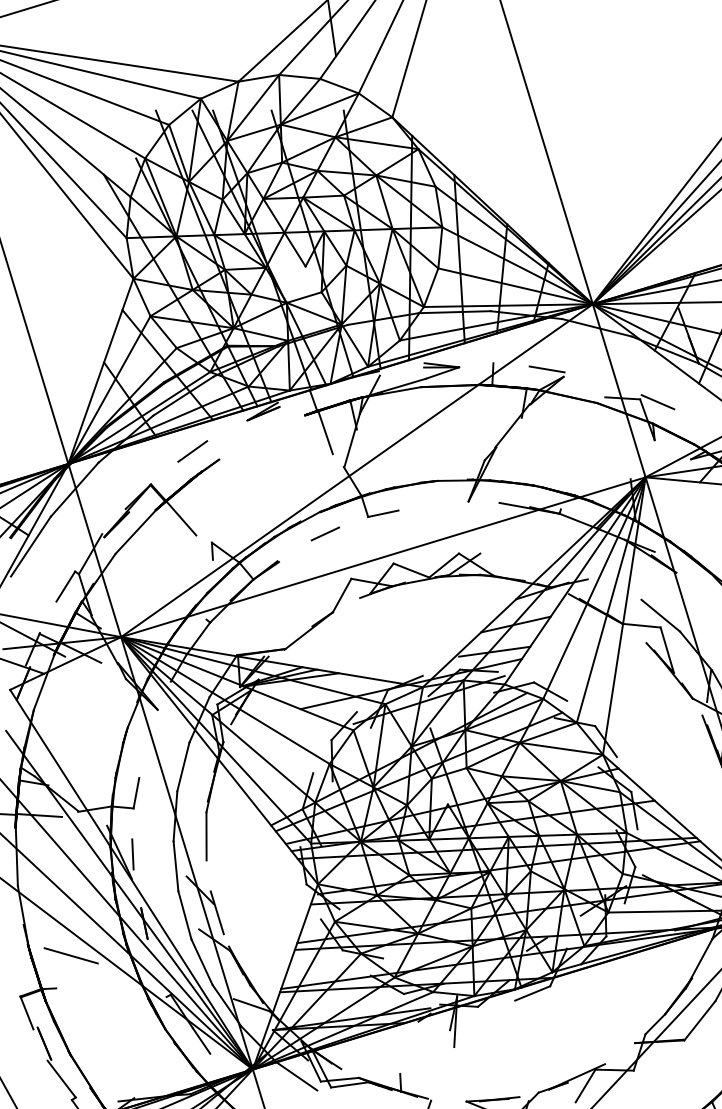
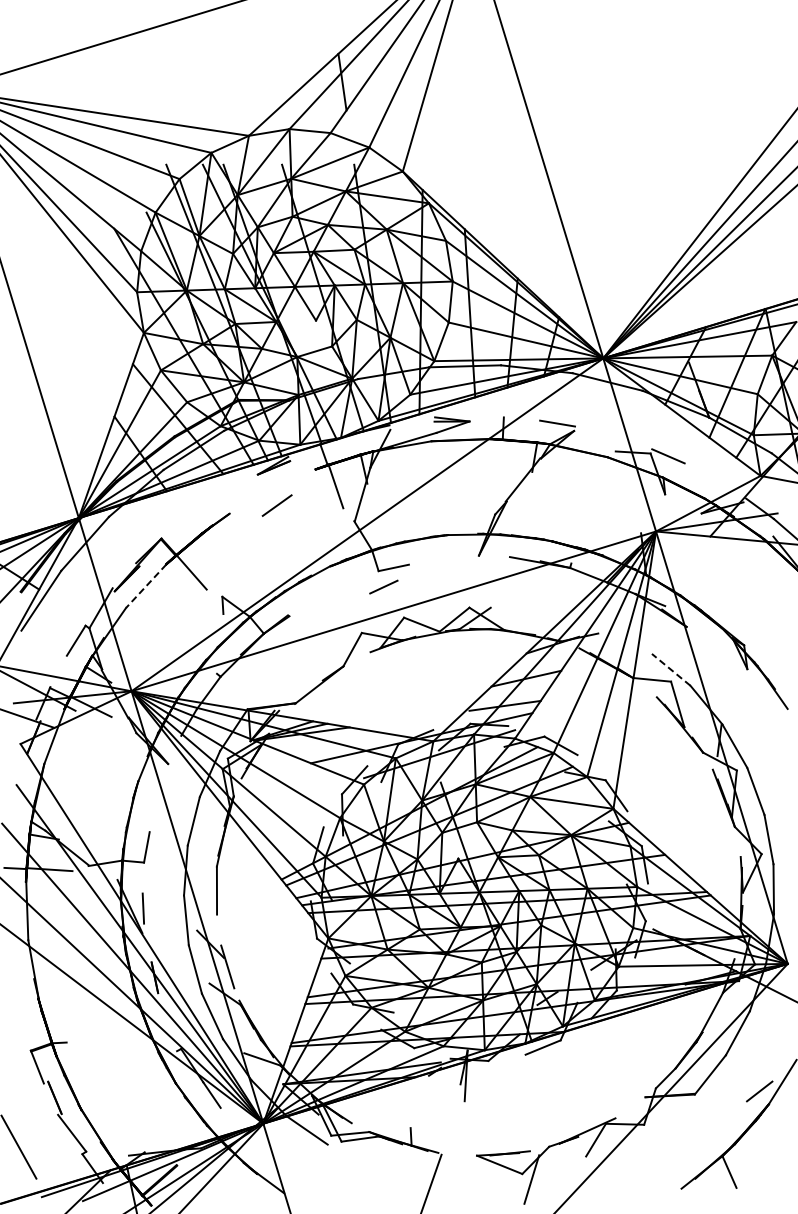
line: (192, 451) -> (276, 505), moved
line: (136, 532) -> (146, 586), solid -> dashed
line: (325, 533) -> (383, 586), moved
line: (660, 615) -> (670, 669), solid -> dashed
line: (71, 955) -> (81, 1009), removed

